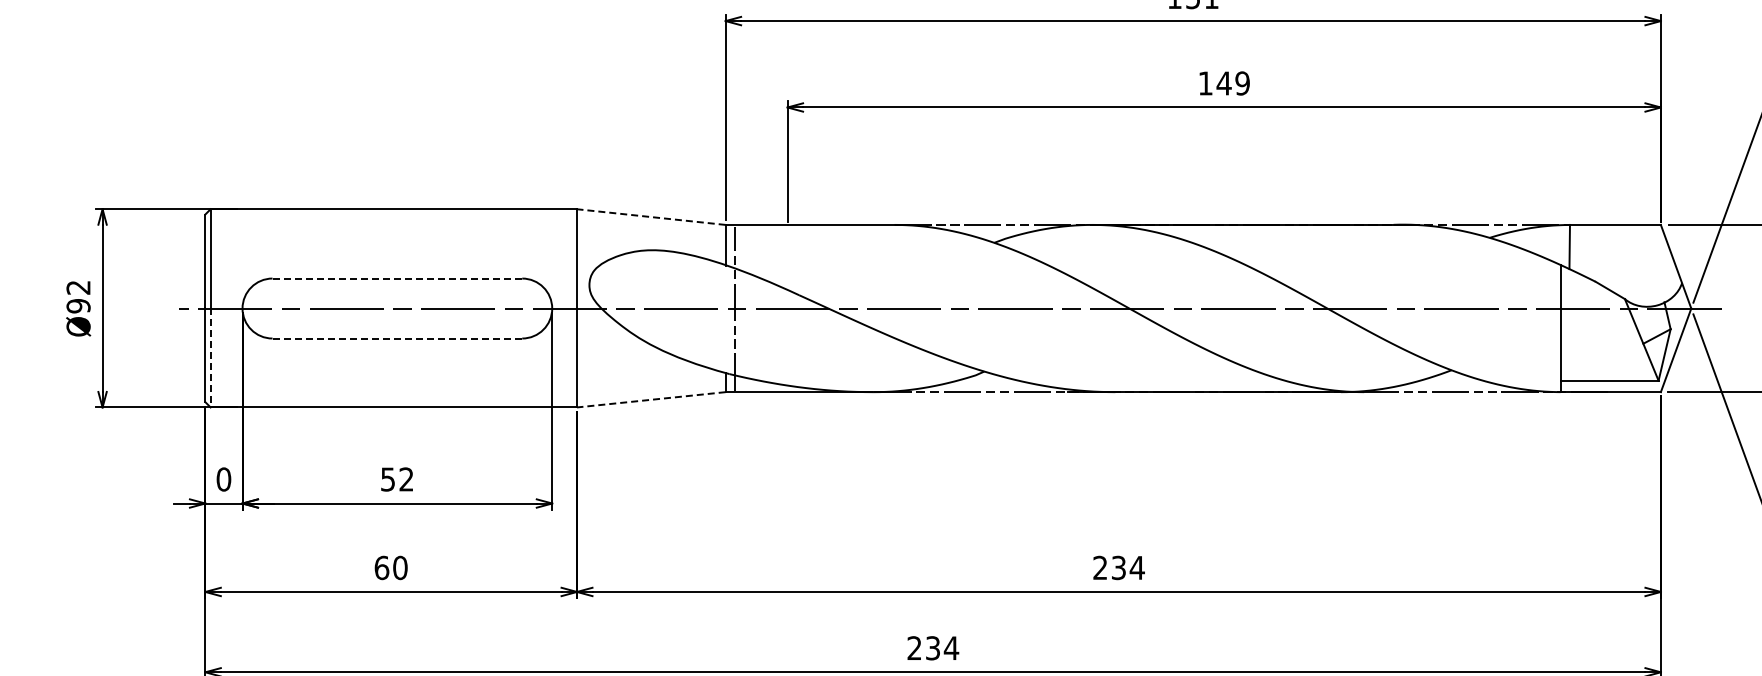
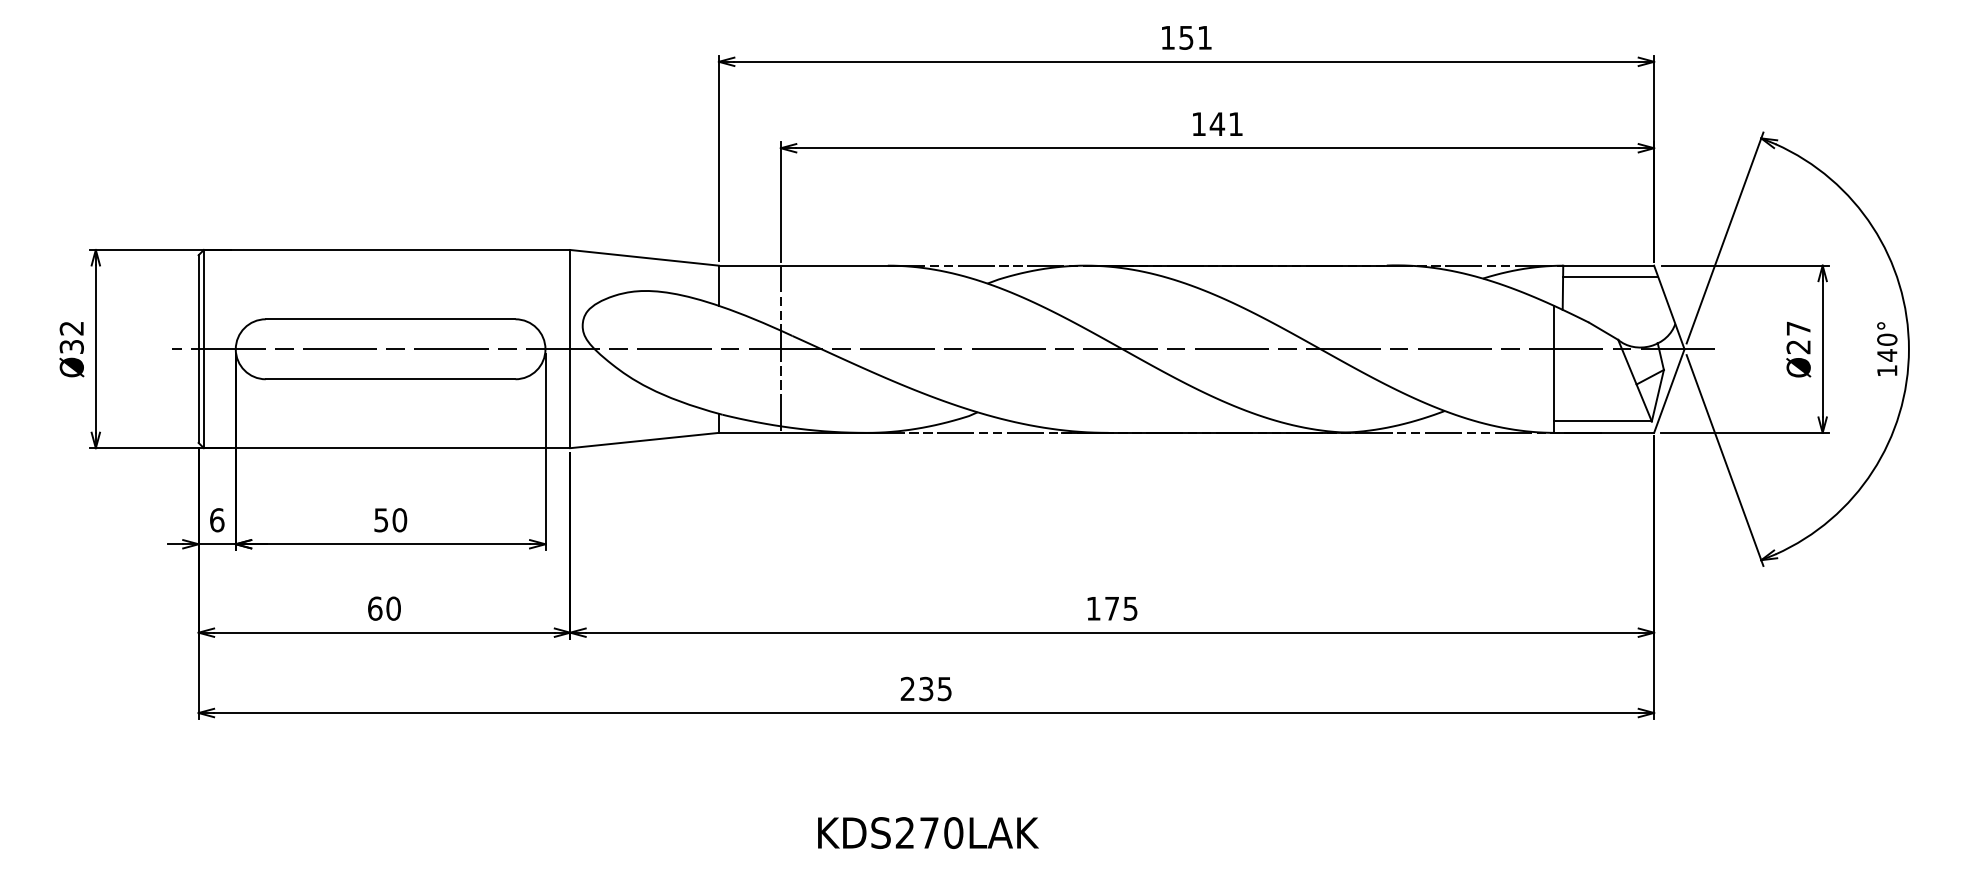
text: (1242, 83) -> (1235, 124), 149 -> 141
line: (651, 216) -> (644, 257), dashed -> solid
line: (1617, 235) -> (1610, 276), added
line: (397, 278) -> (390, 319), dashed -> solid
text: (78, 305) -> (71, 346), Ø92 -> Ø32
line: (734, 308) -> (780, 349), moved
line: (397, 338) -> (390, 379), dashed -> solid
line: (210, 357) -> (203, 398), dashed -> solid
line: (651, 399) -> (644, 440), dashed -> solid
text: (224, 479) -> (217, 520), 0 -> 6
text: (406, 479) -> (399, 520), 52 -> 50
text: (1119, 567) -> (1112, 608), 234 -> 175
text: (951, 648) -> (944, 689), 234 -> 235

